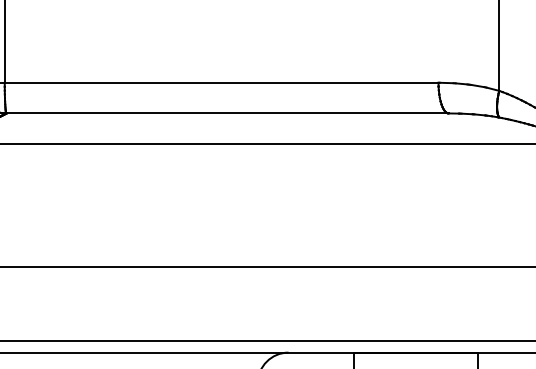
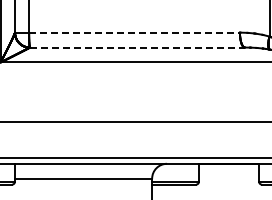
line: (223, 82) -> (135, 32), solid -> dashed
line: (227, 113) -> (137, 47), solid -> dashed

